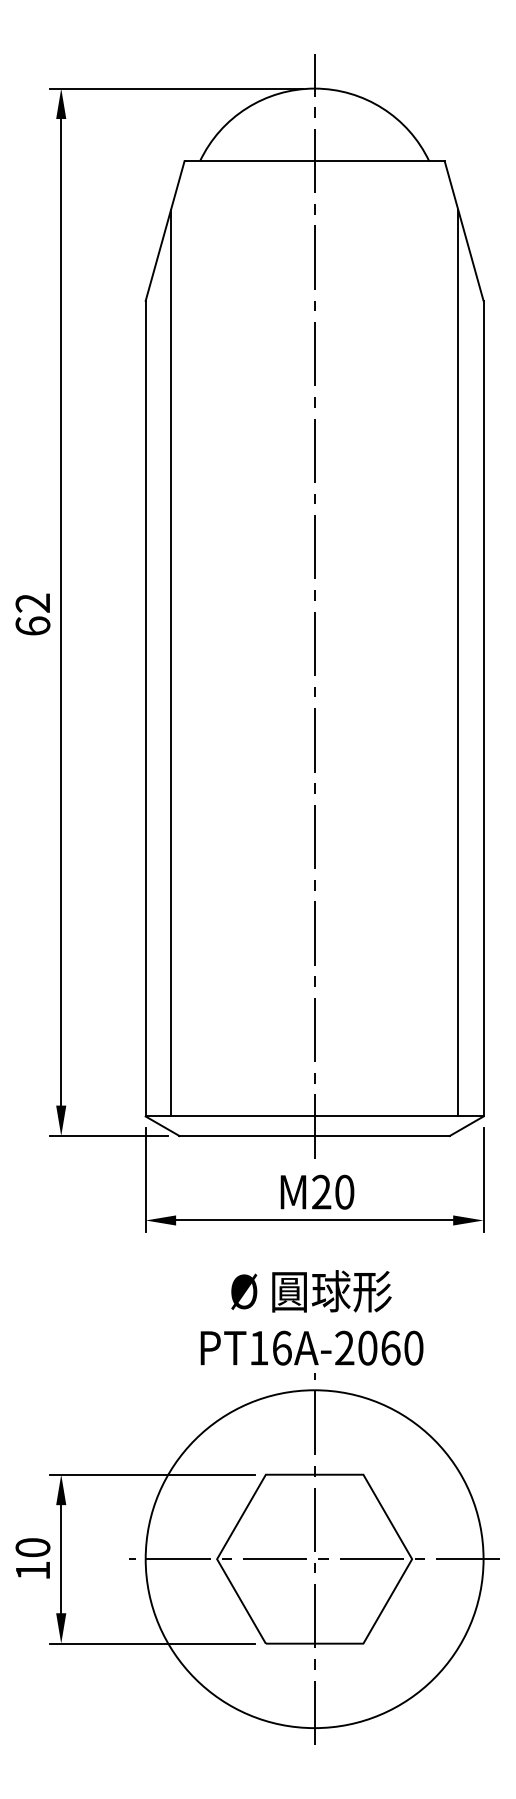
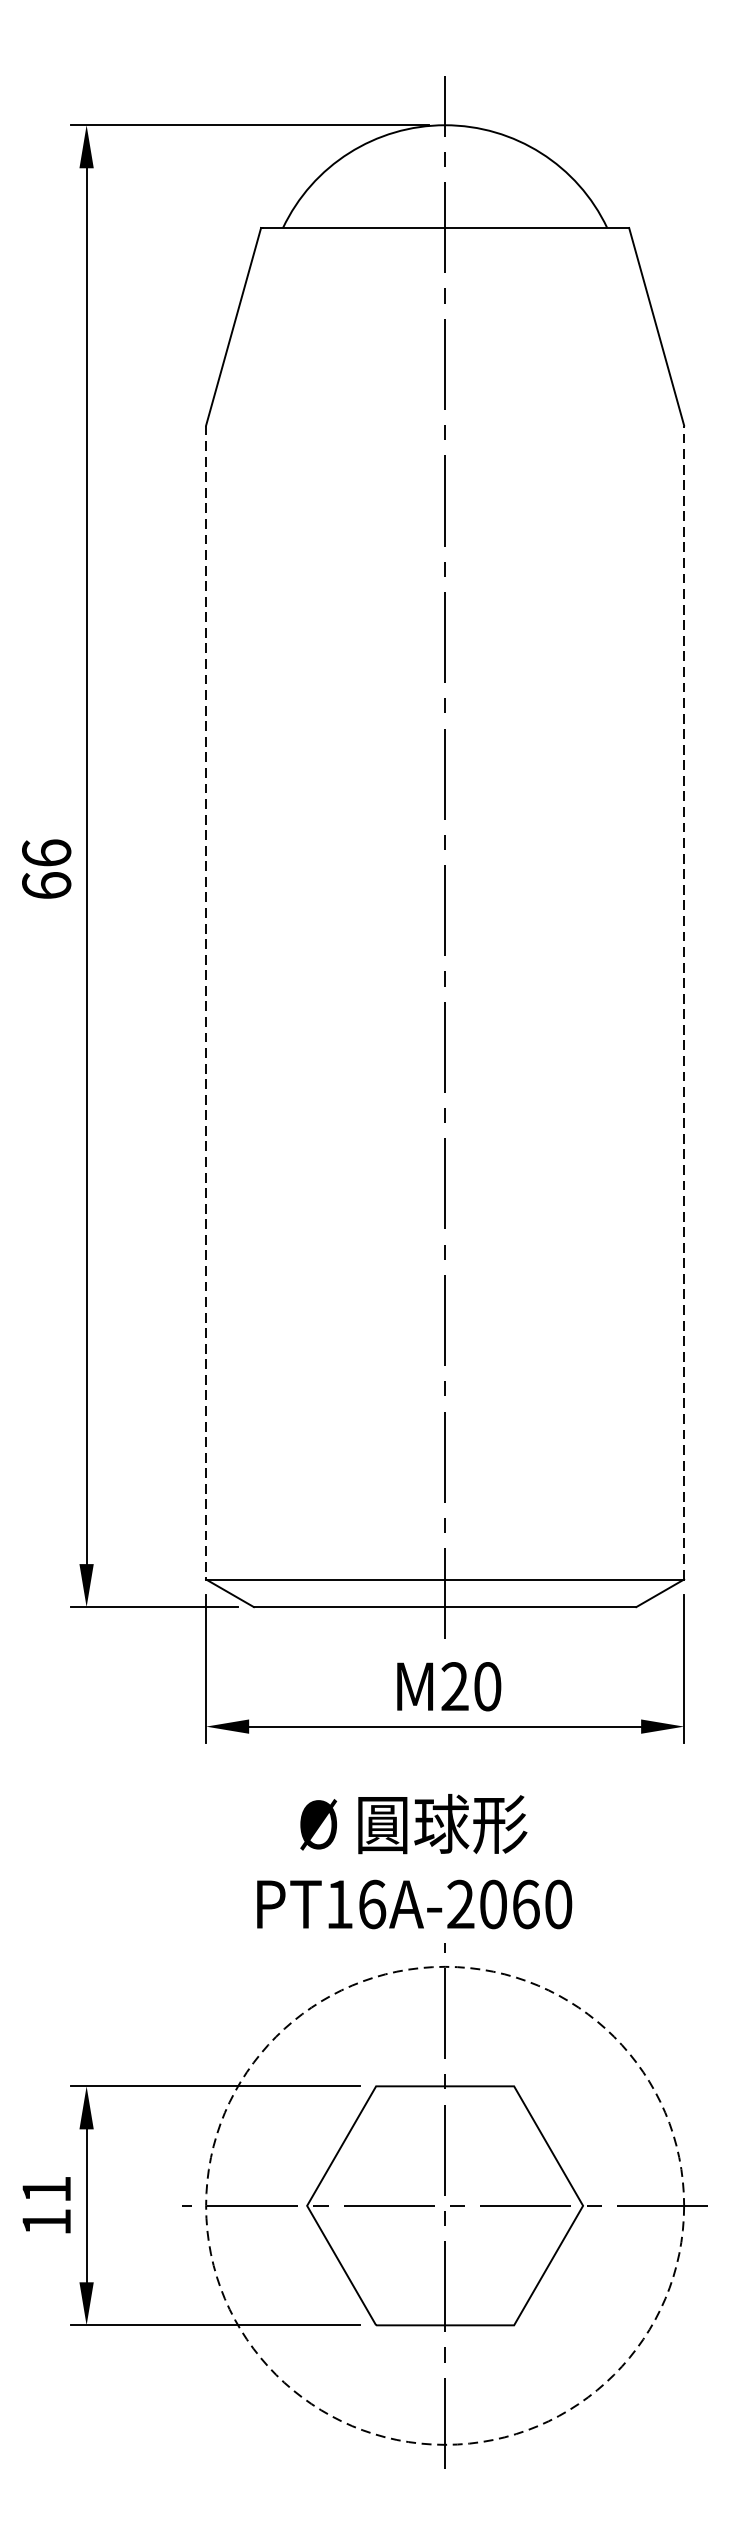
text: (32, 602) -> (45, 852), 62 -> 66
line: (171, 662) -> (242, 937), removed
line: (458, 662) -> (648, 937), removed
line: (145, 708) -> (205, 1002), solid -> dashed
line: (483, 708) -> (684, 1002), solid -> dashed
text: (311, 1317) -> (413, 1861), moved
text: (32, 1547) -> (45, 2189), 10 -> 11
circle: (314, 1559) -> (444, 2206), solid -> dashed

